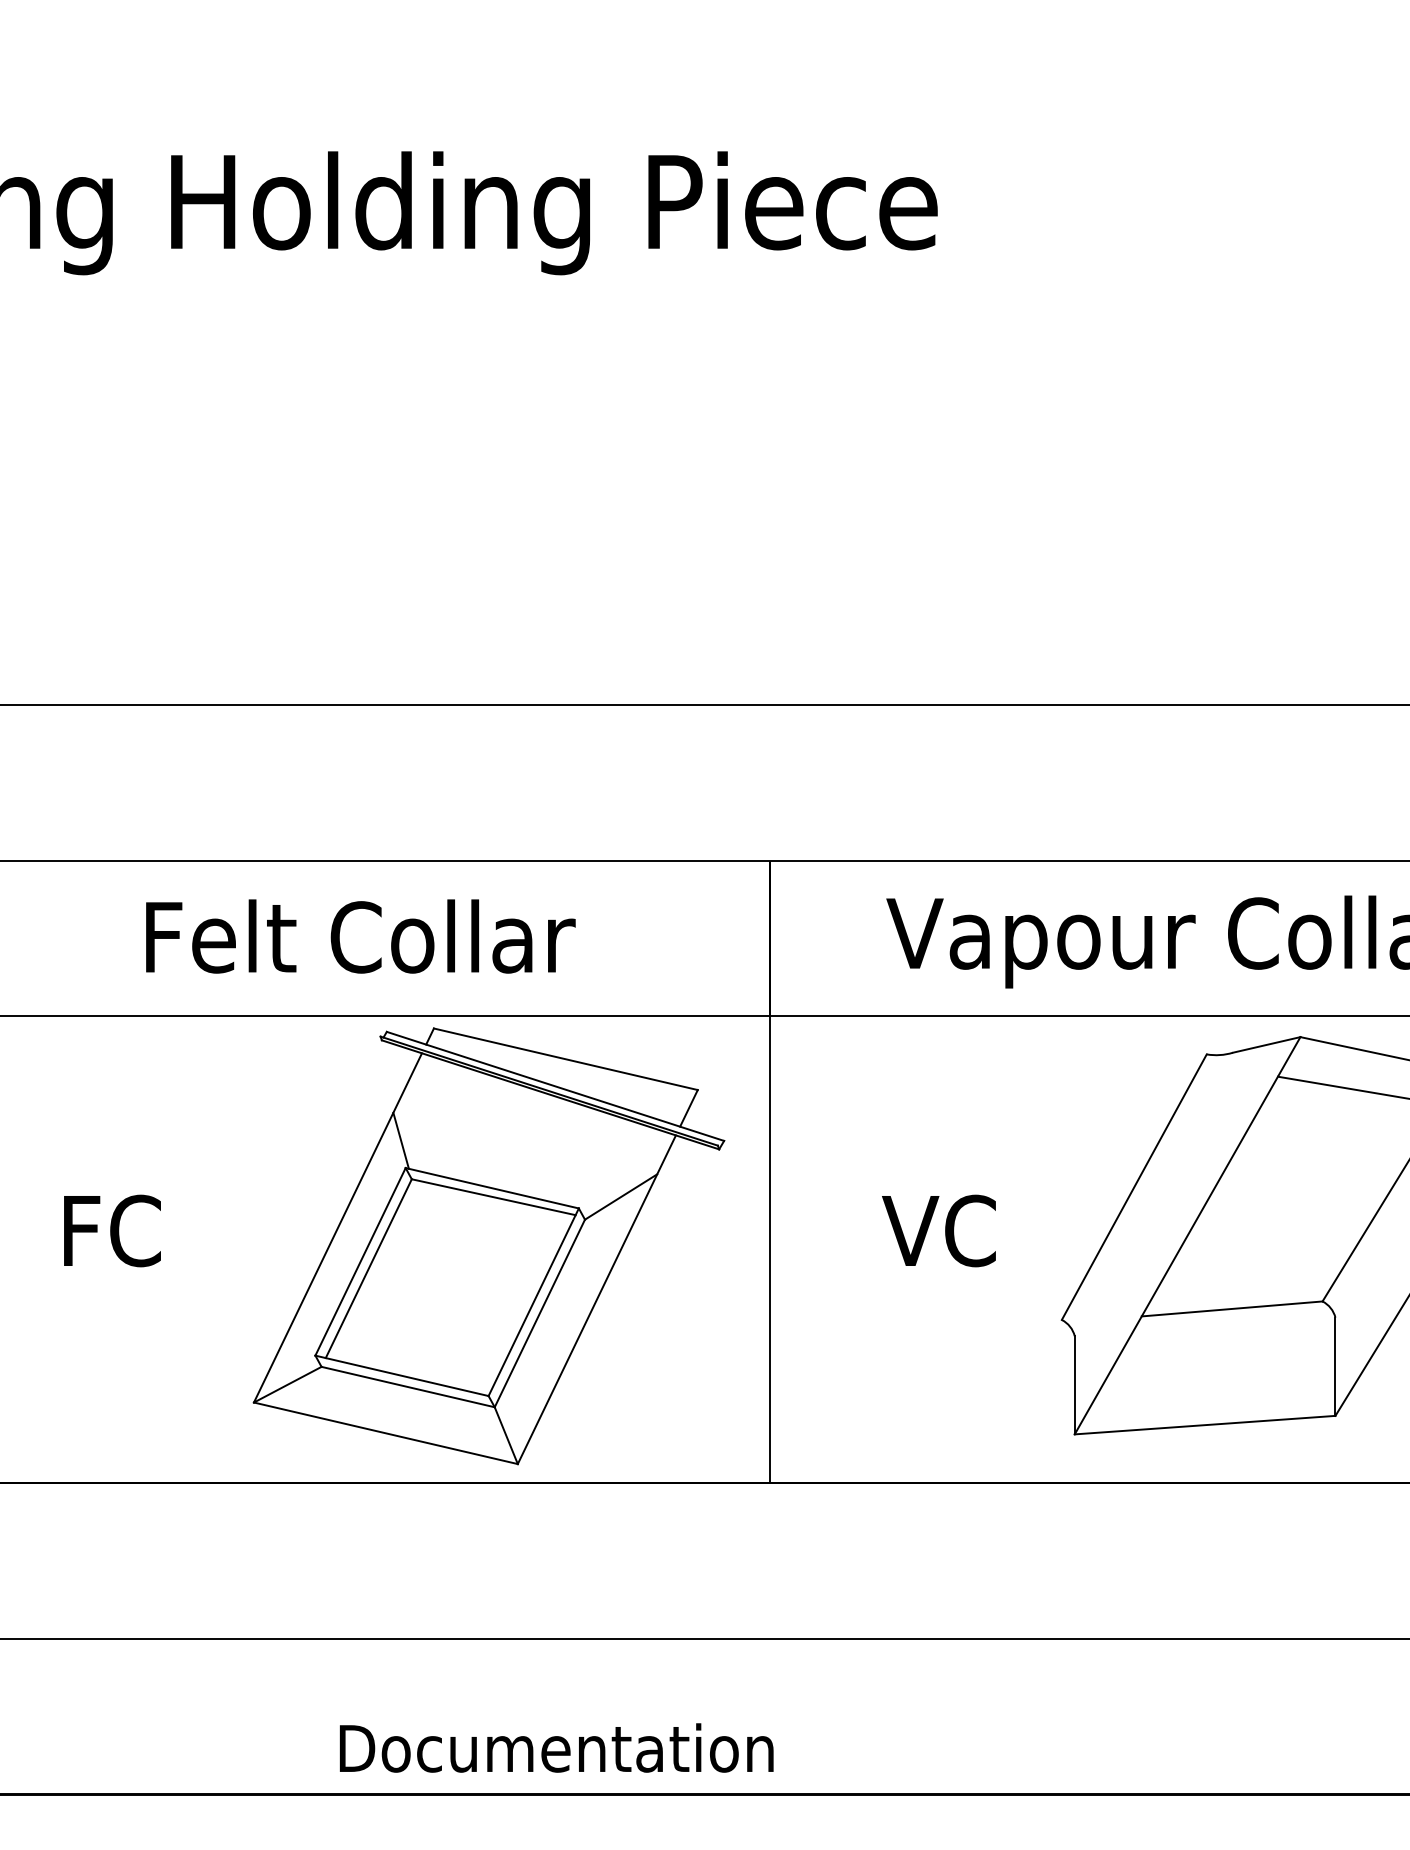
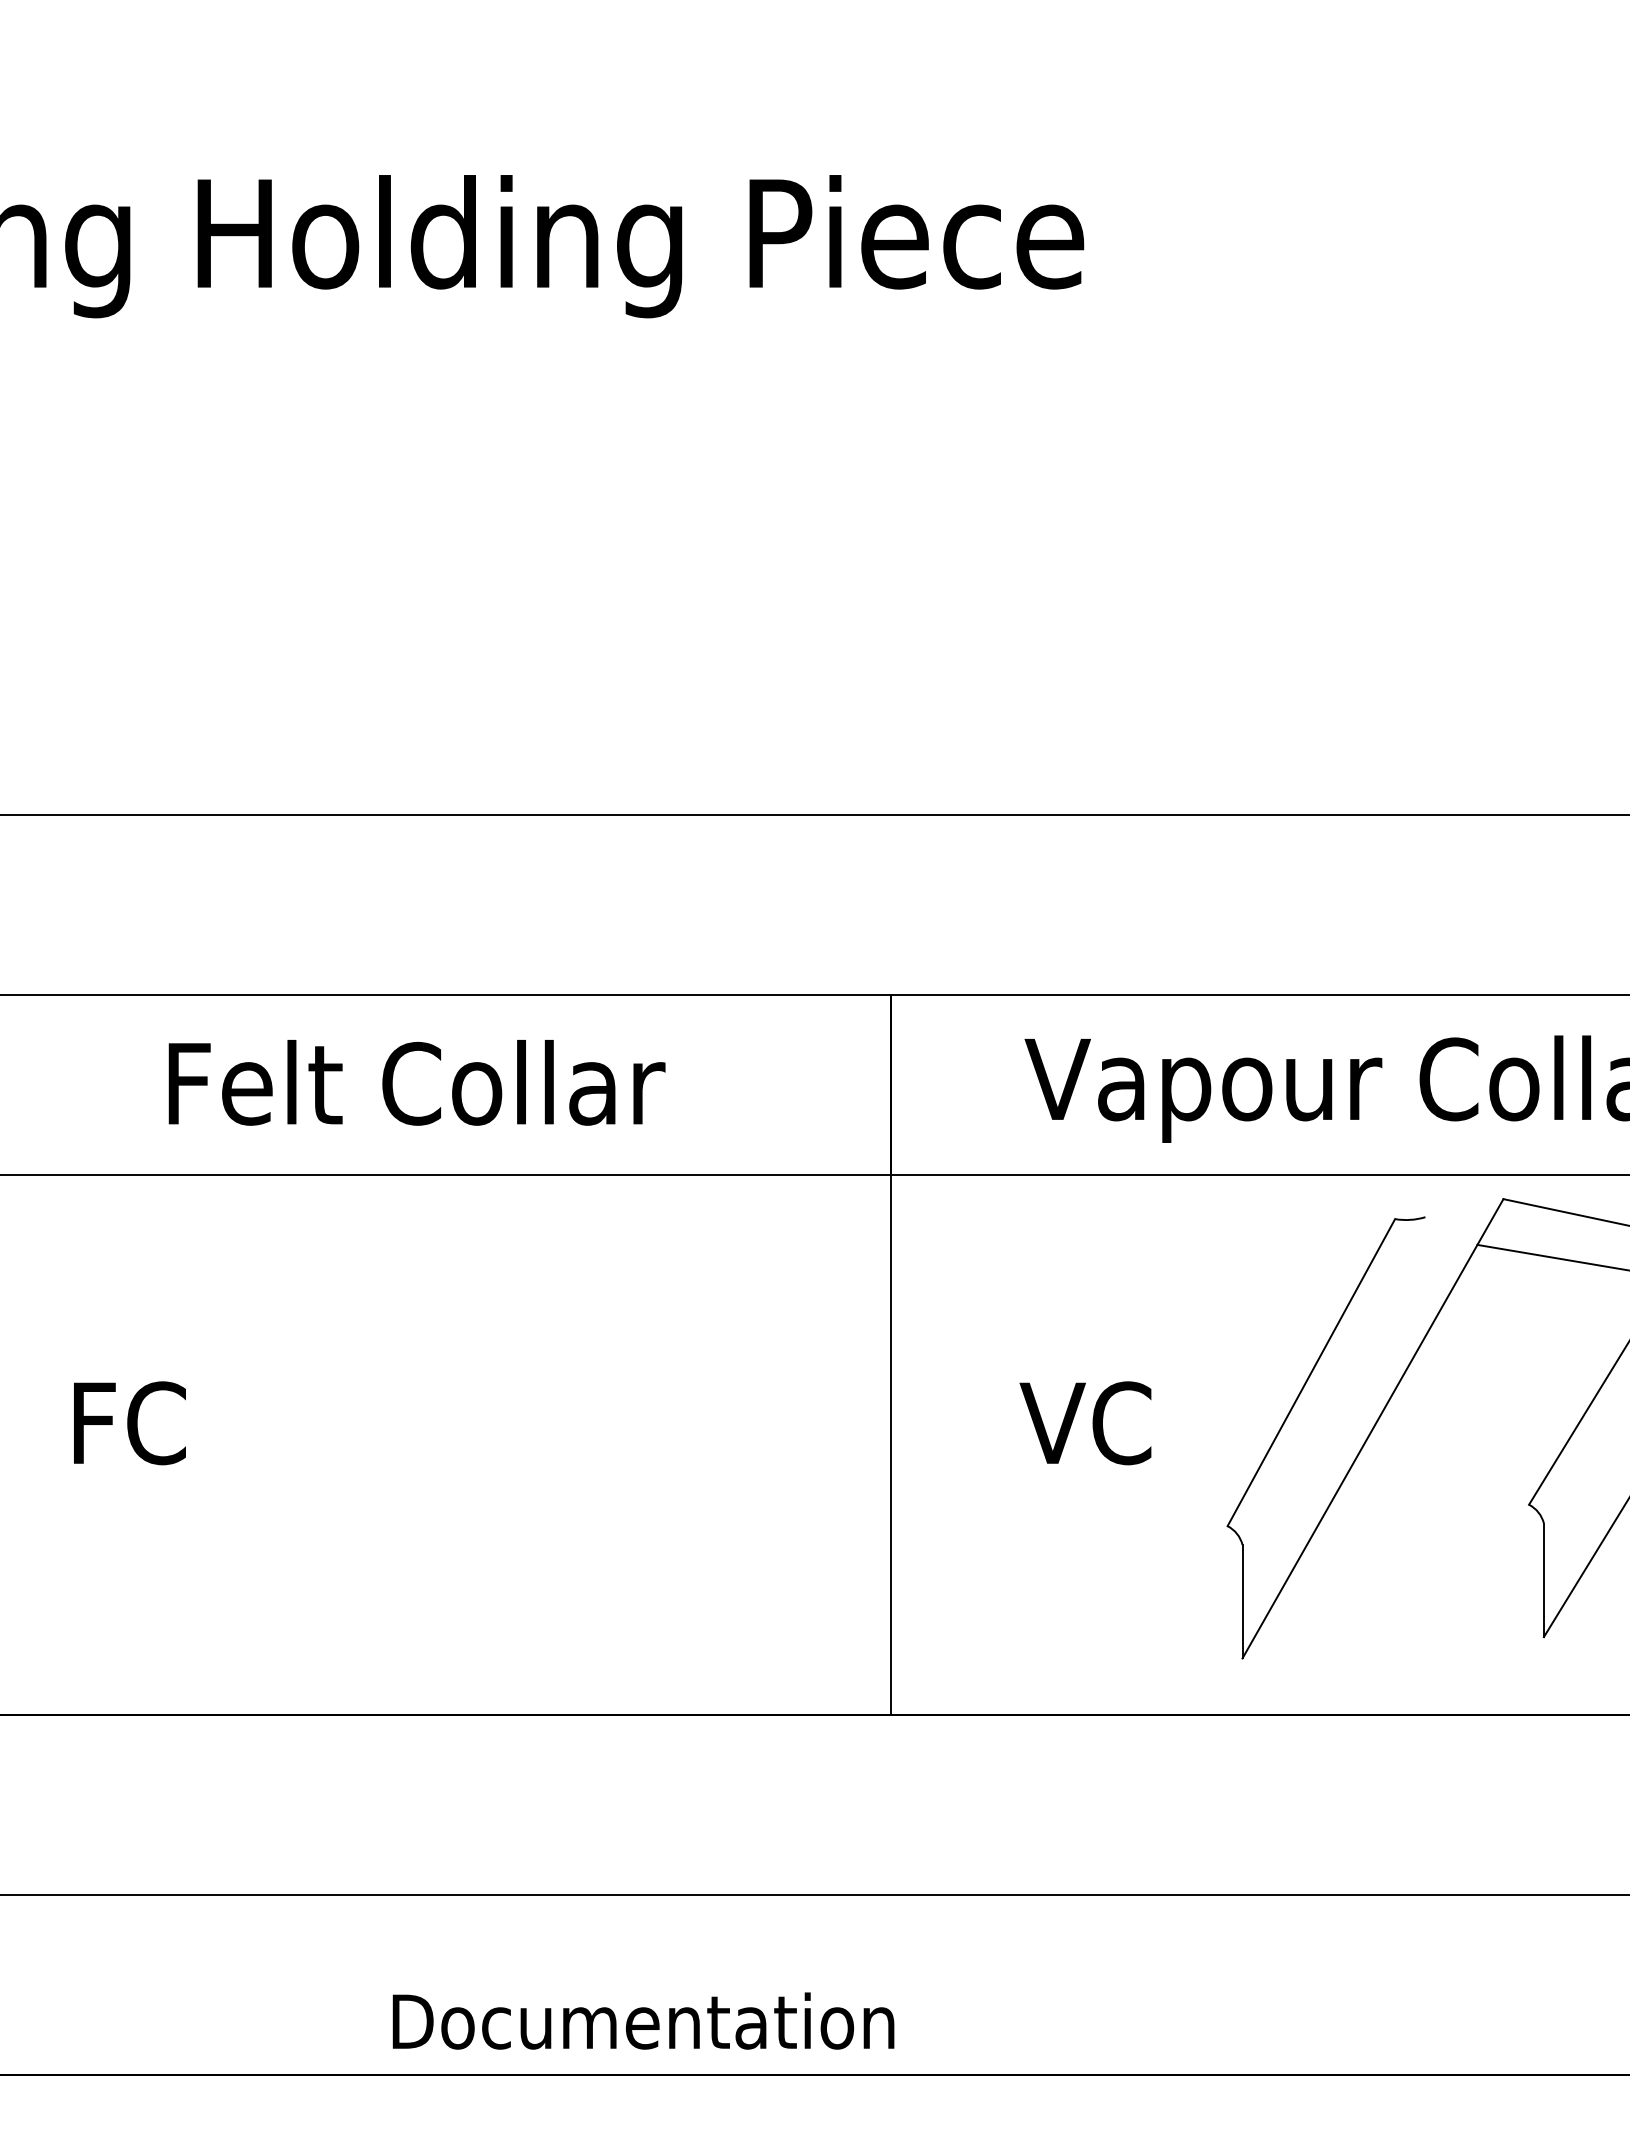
line: (1266, 1045) -> (1464, 1208), removed
part: (489, 1245) -> (565, 1440), removed
line: (1232, 1309) -> (1424, 1513), removed
line: (1204, 1424) -> (1392, 1647), removed

